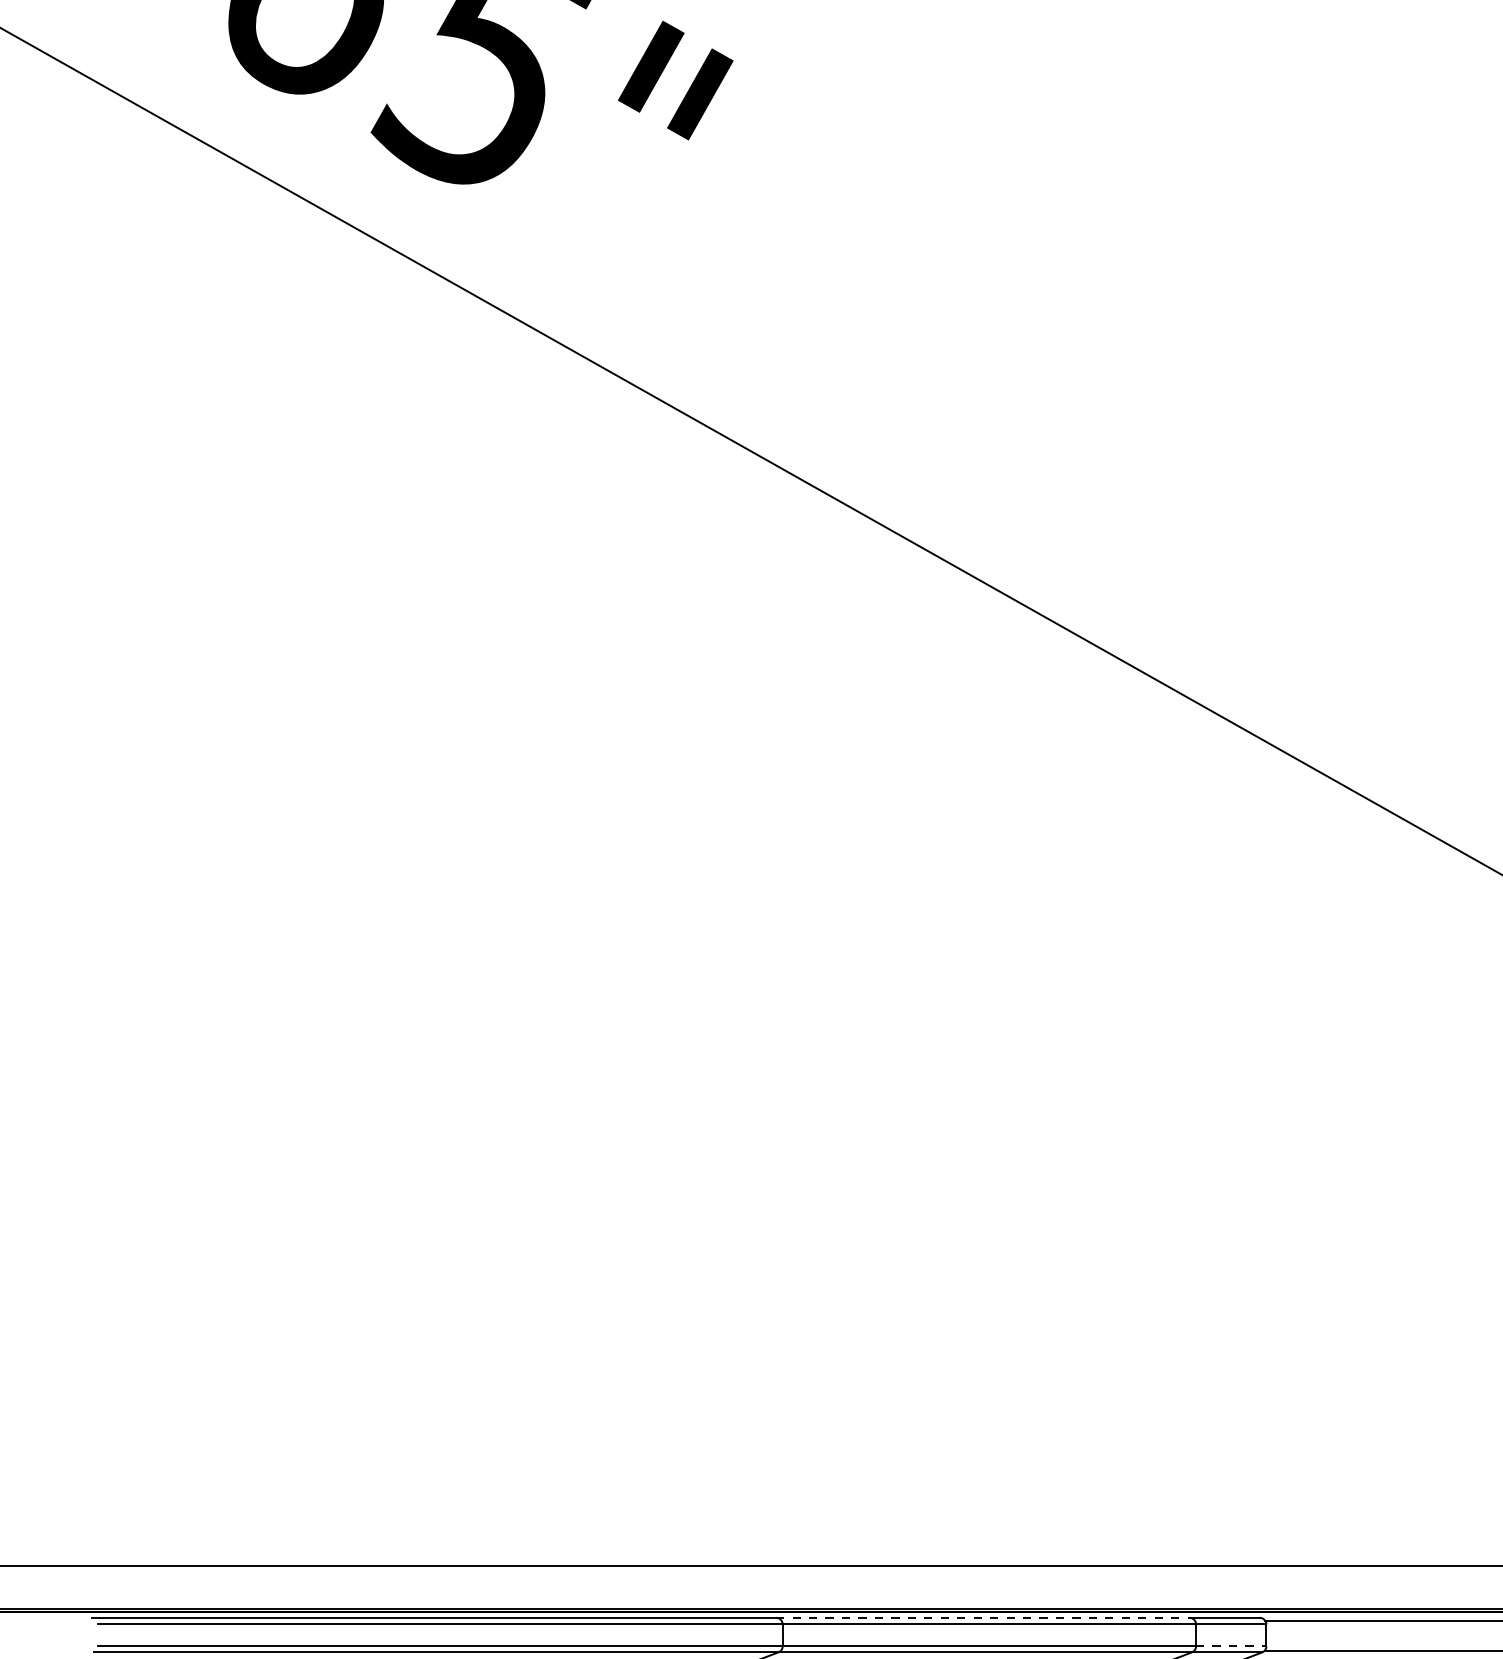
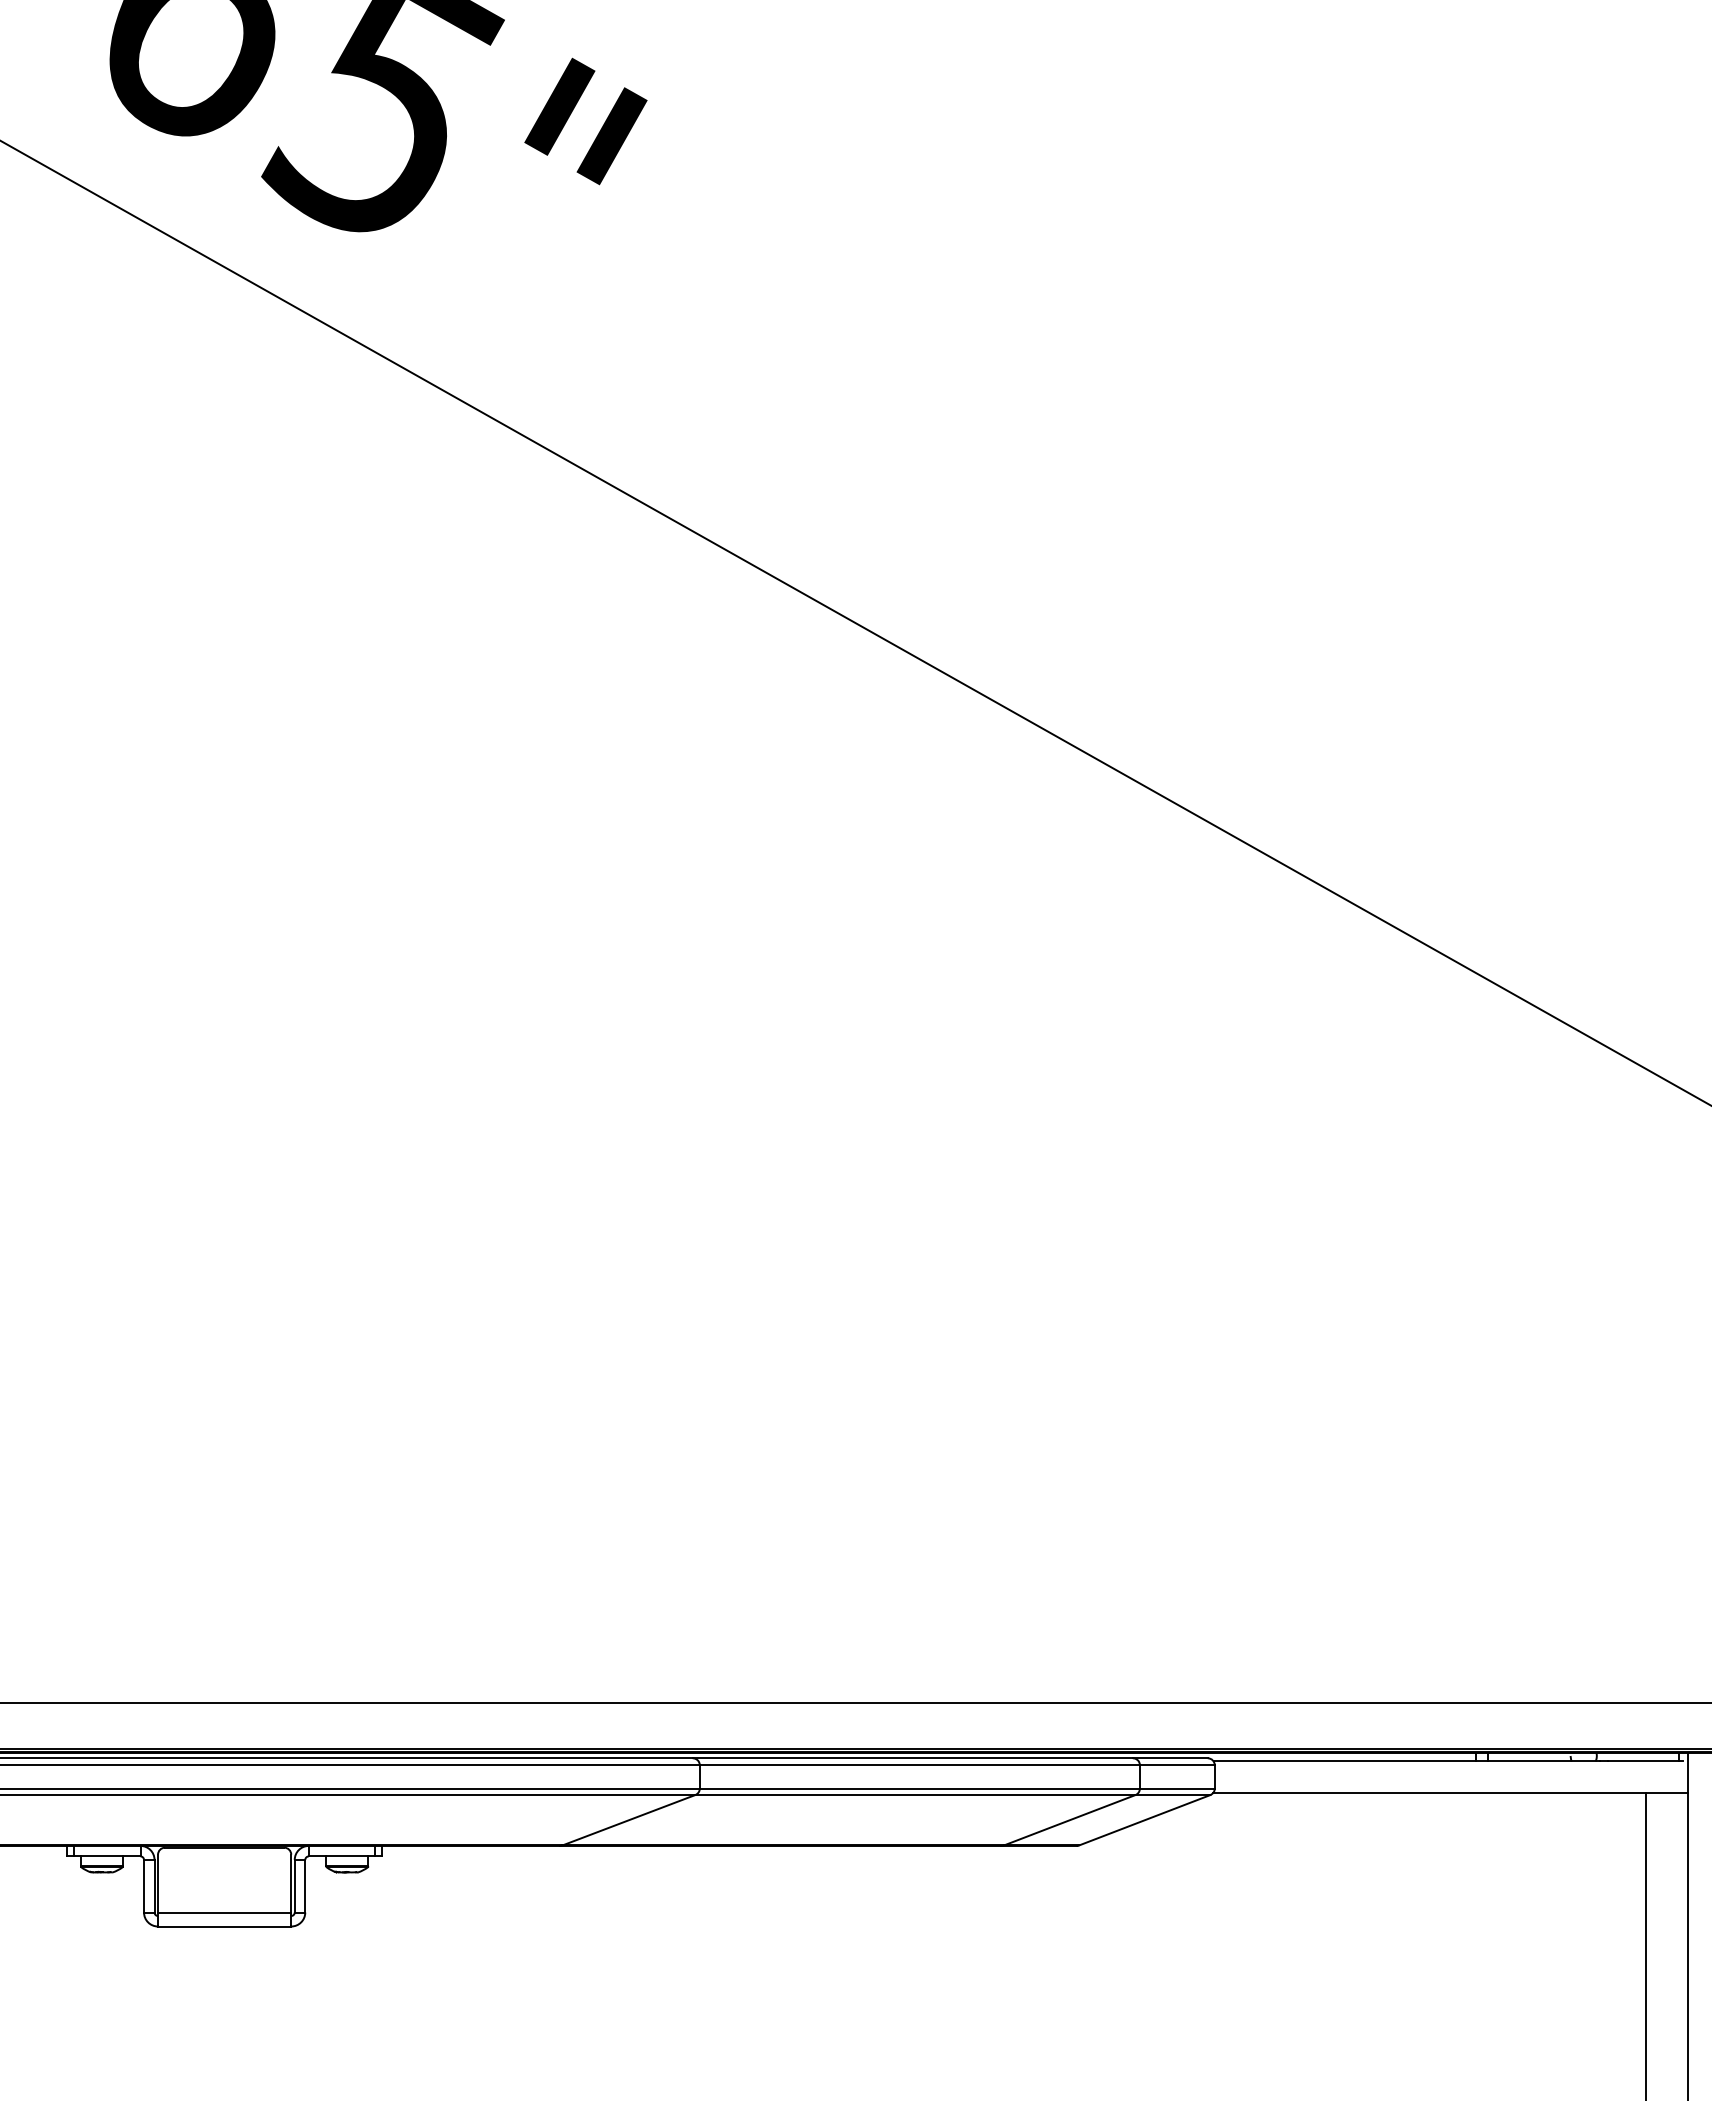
line: (983, 1618) -> (913, 1758), dashed -> solid
line: (1231, 1646) -> (1177, 1788), dashed -> solid

